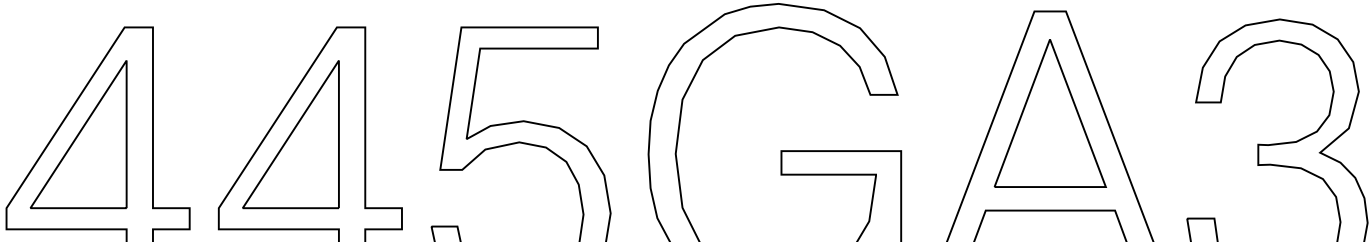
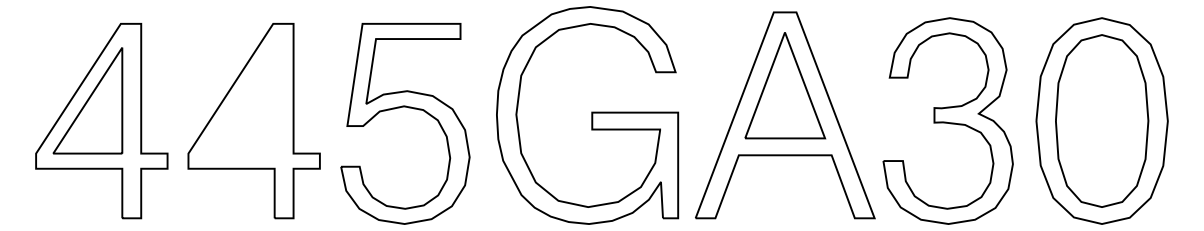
part: (291, 134) -> (240, 100), removed

